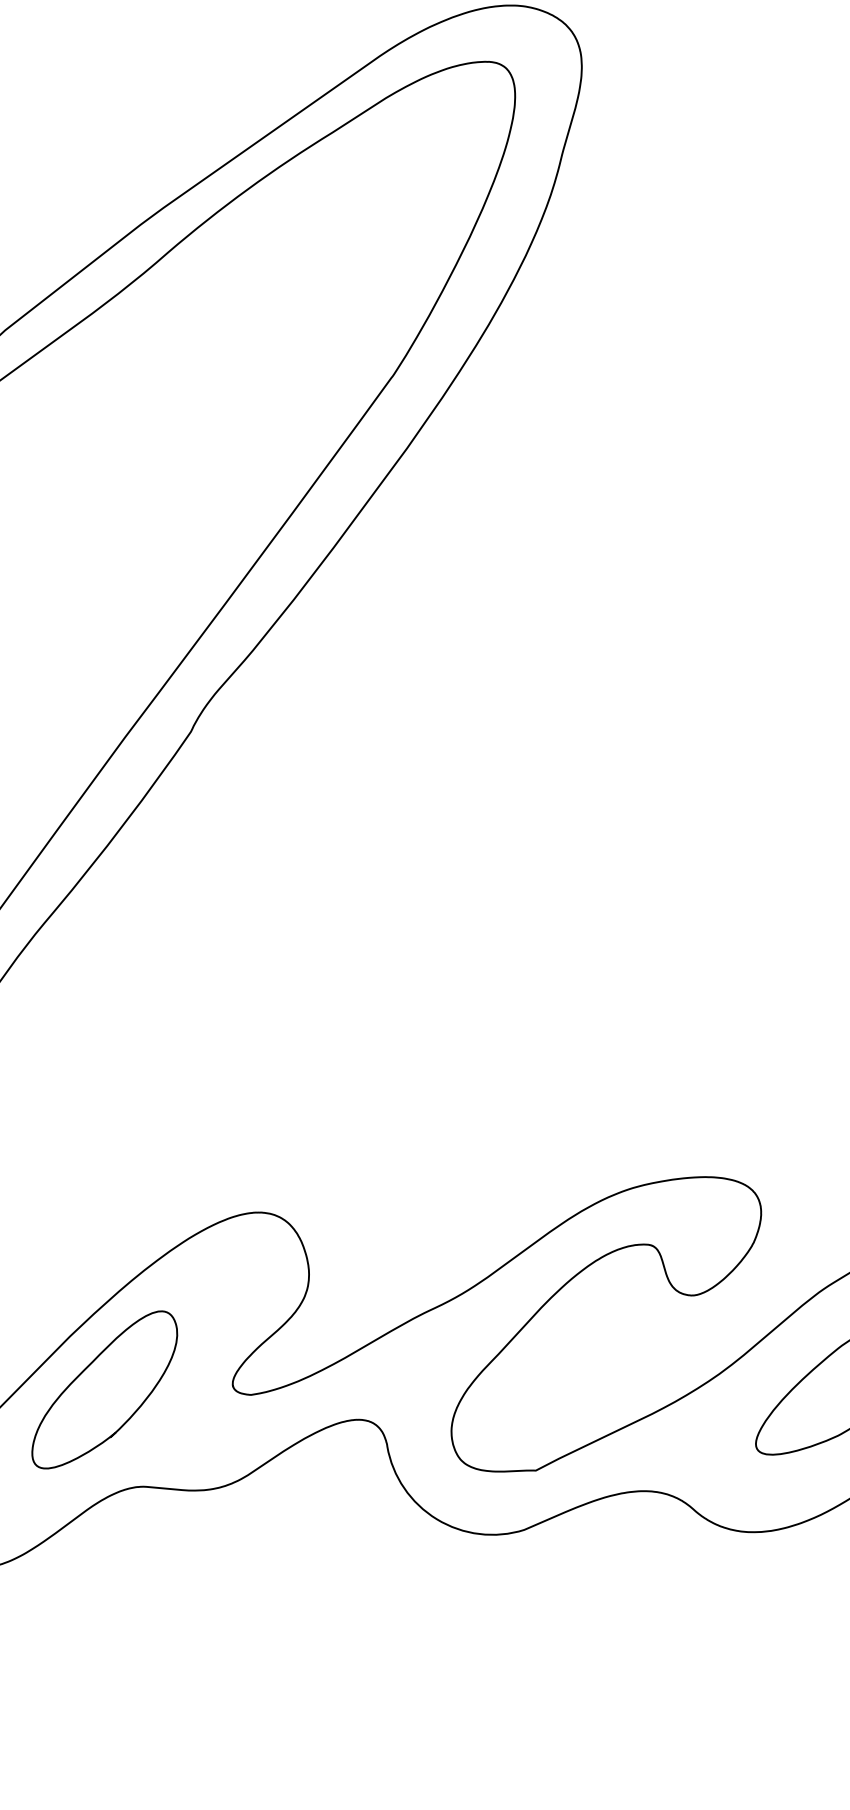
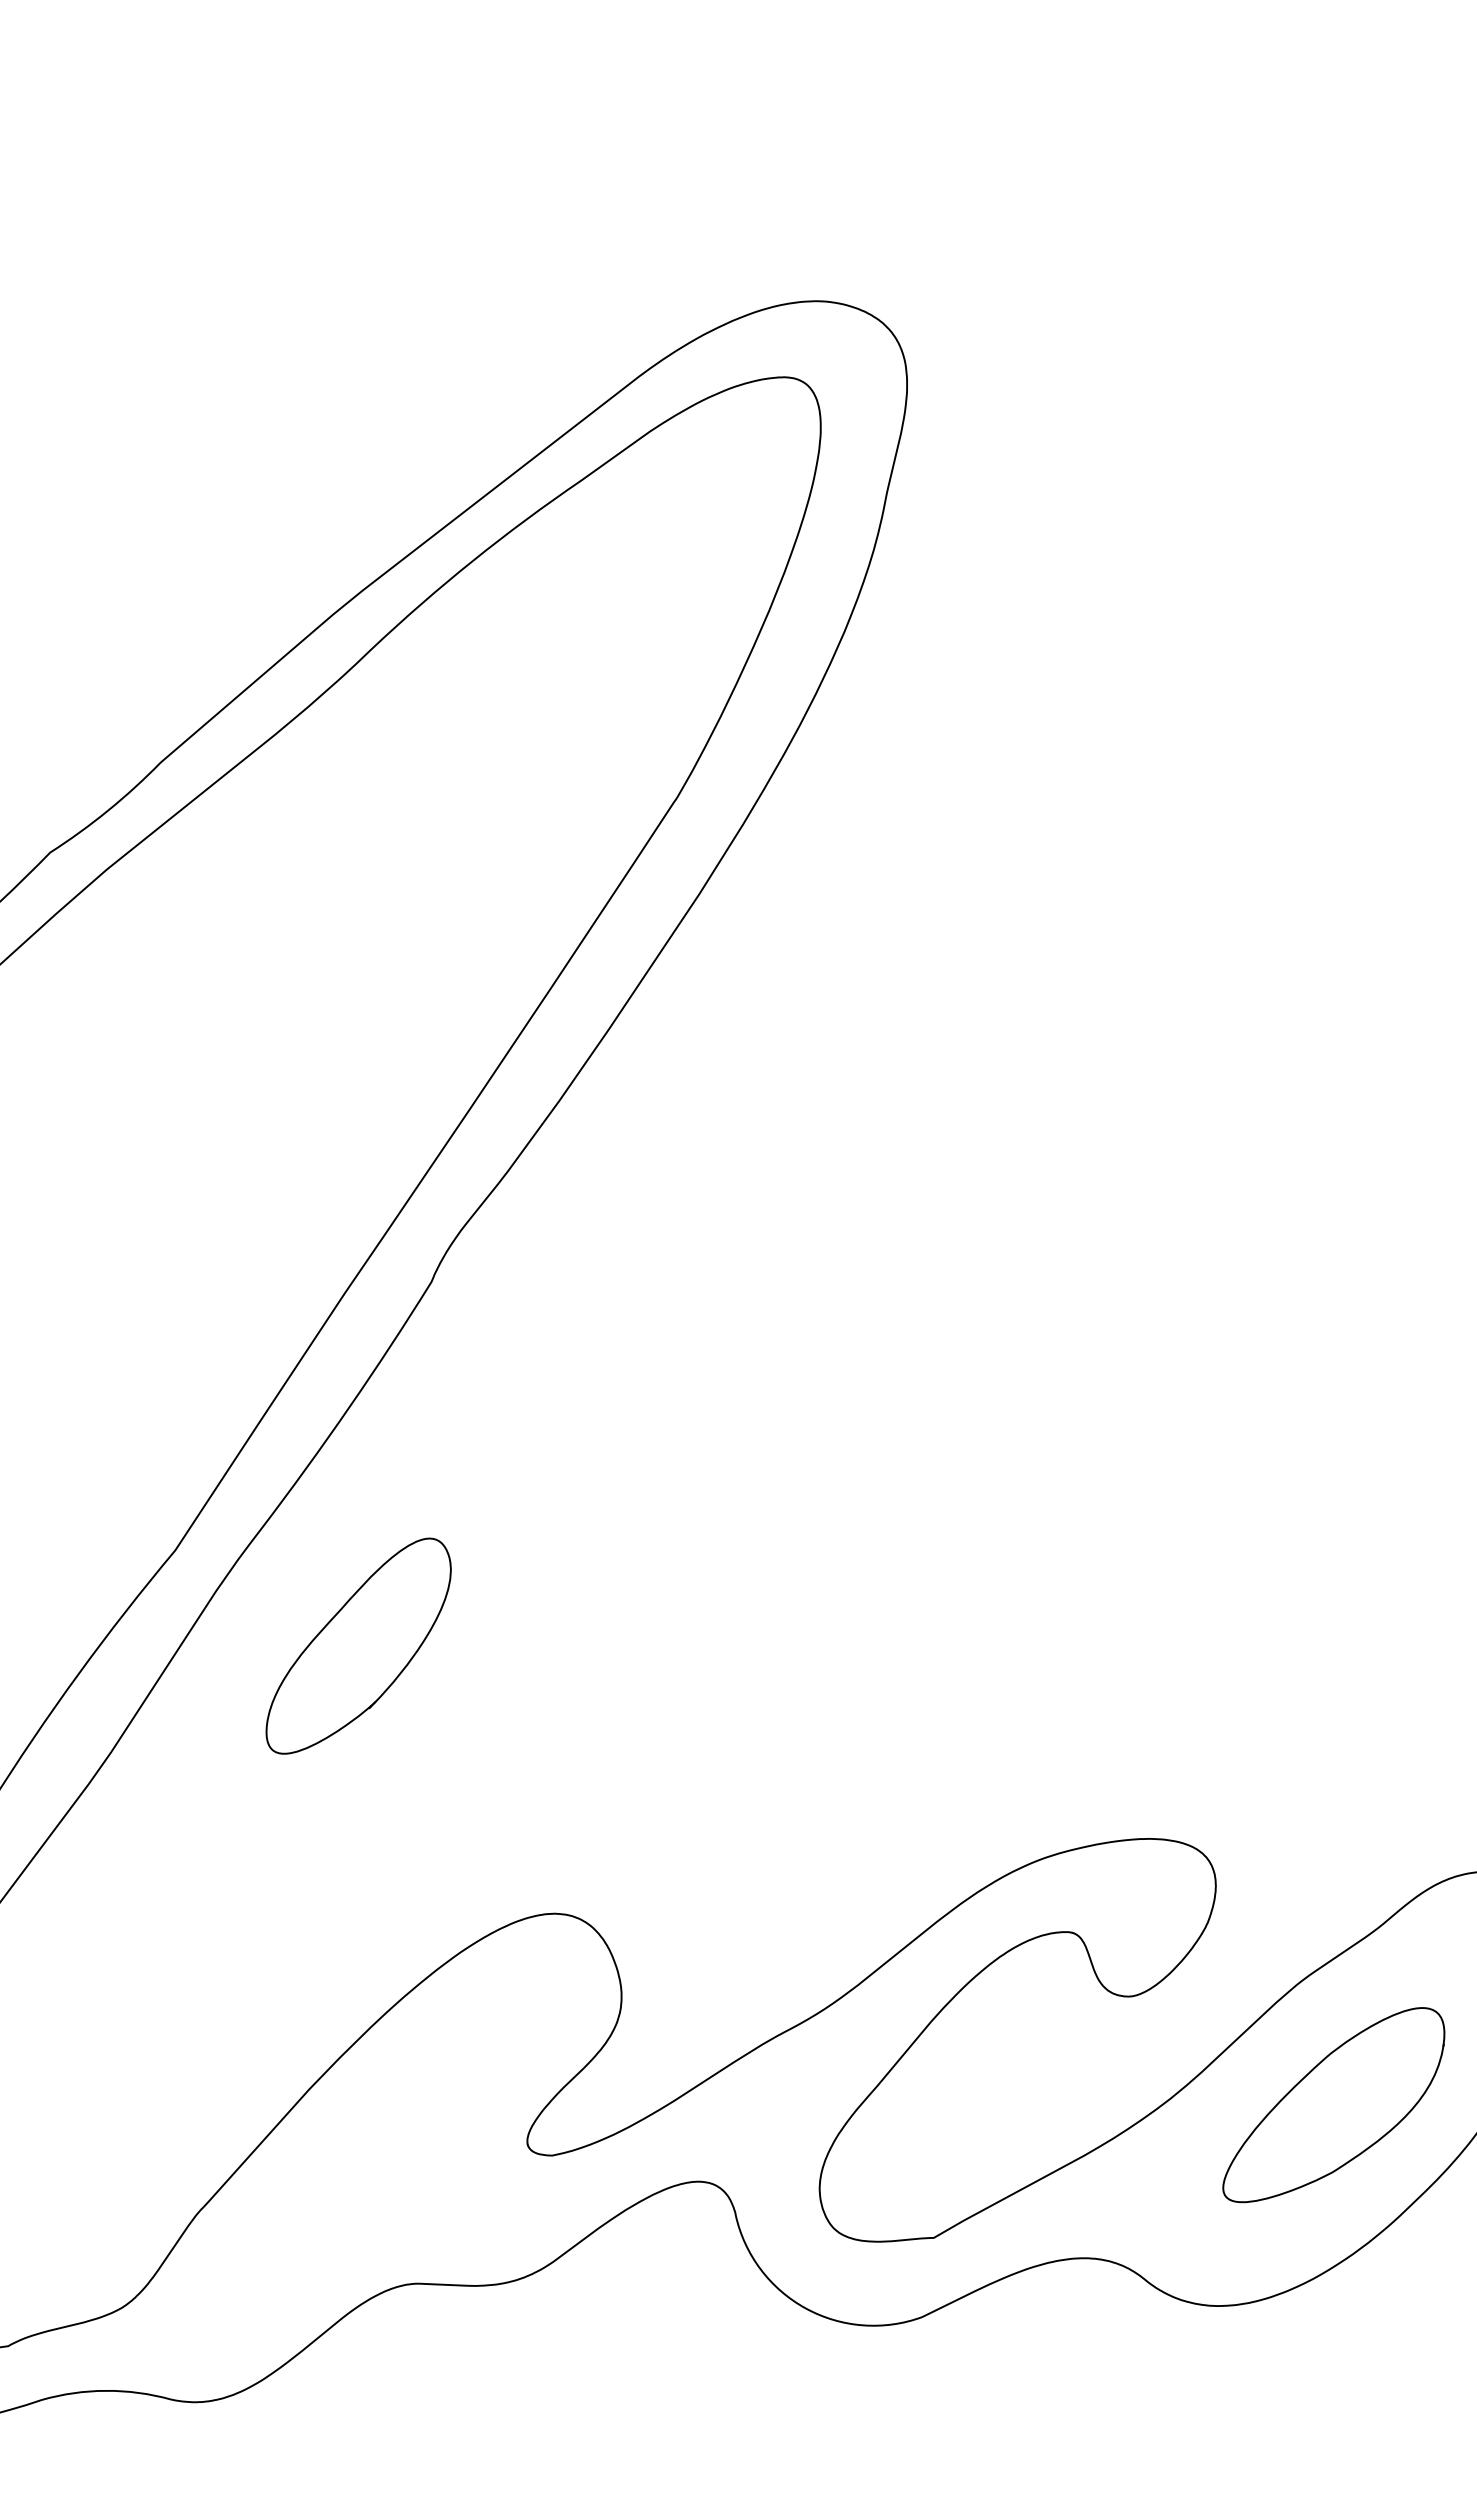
part: (104, 1389) -> (358, 1645), moved

